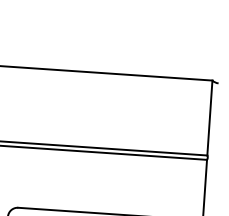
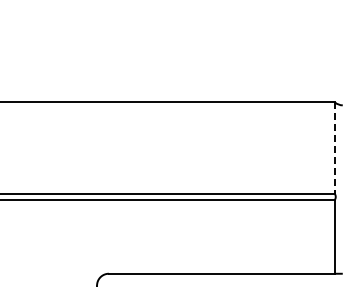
line: (210, 118) -> (335, 148), solid -> dashed

